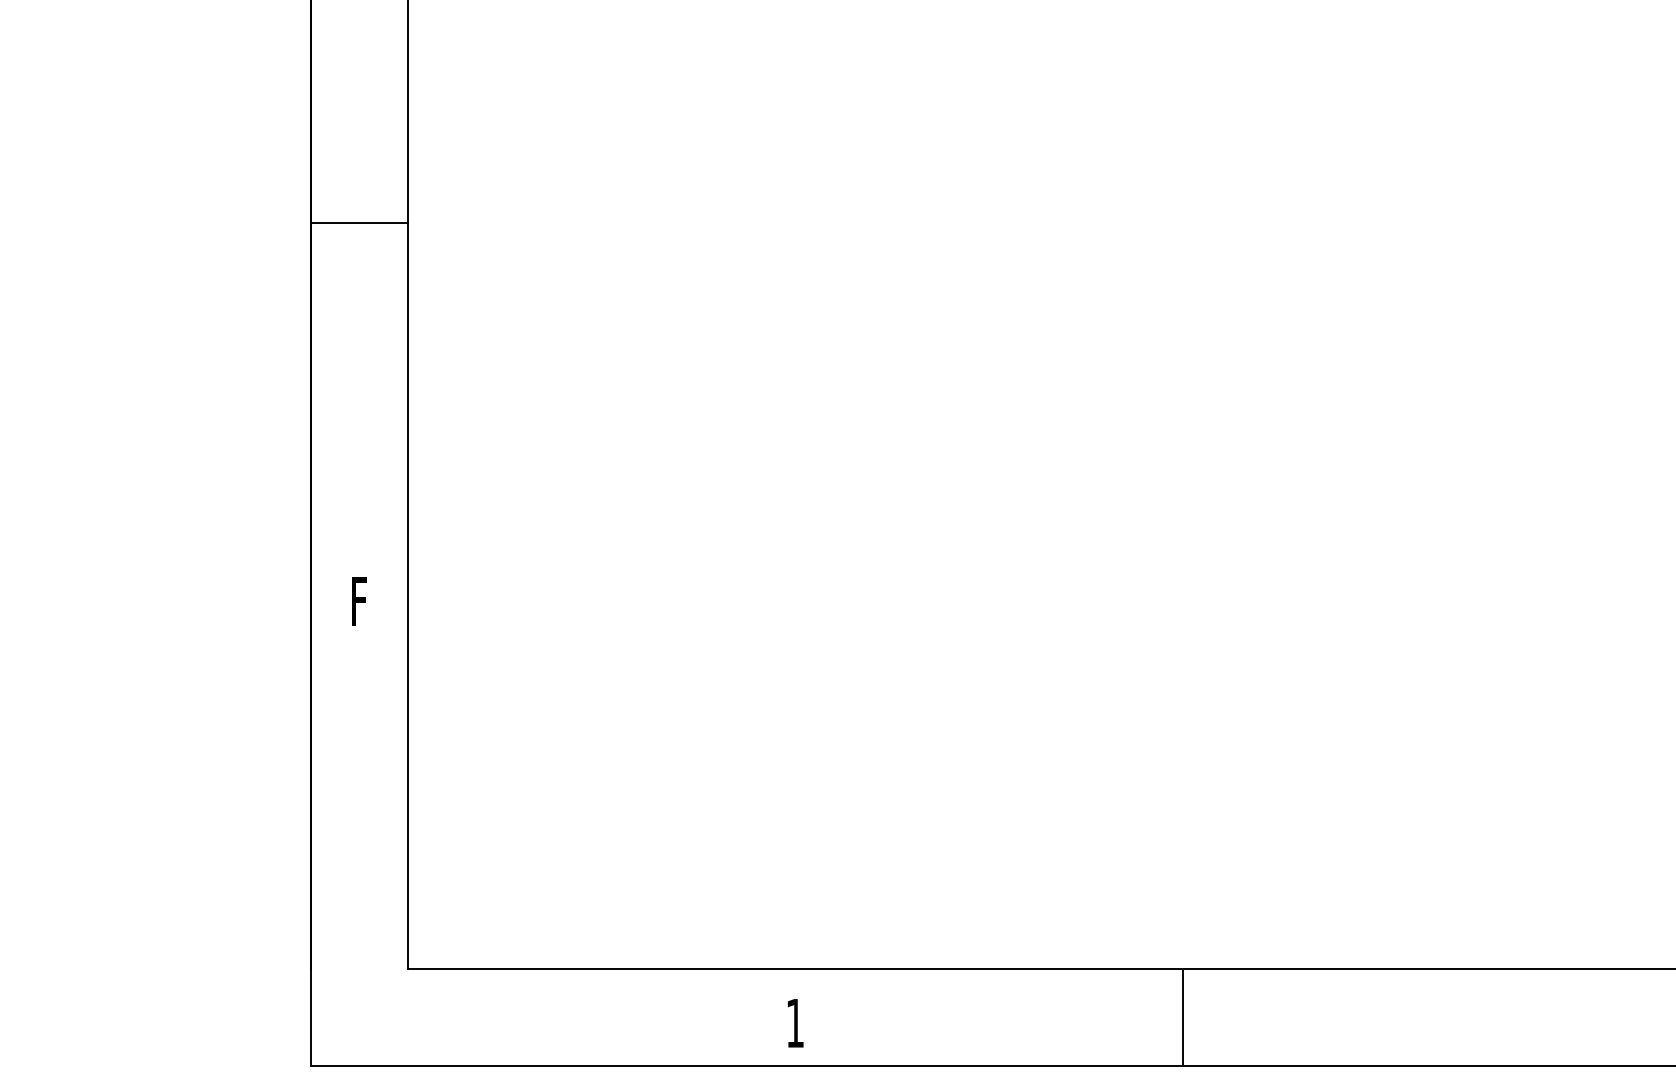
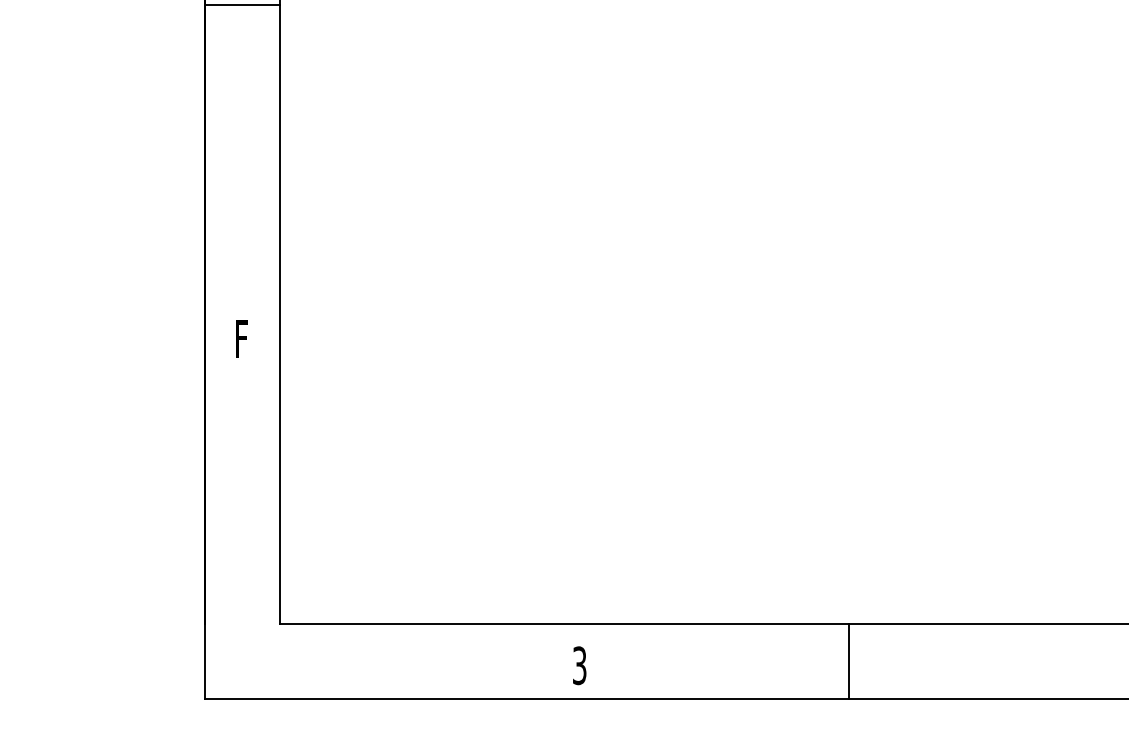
line: (359, 223) -> (242, 5), moved
line: (1183, 1017) -> (849, 661), moved
text: (794, 1023) -> (579, 665), 1 -> 3

